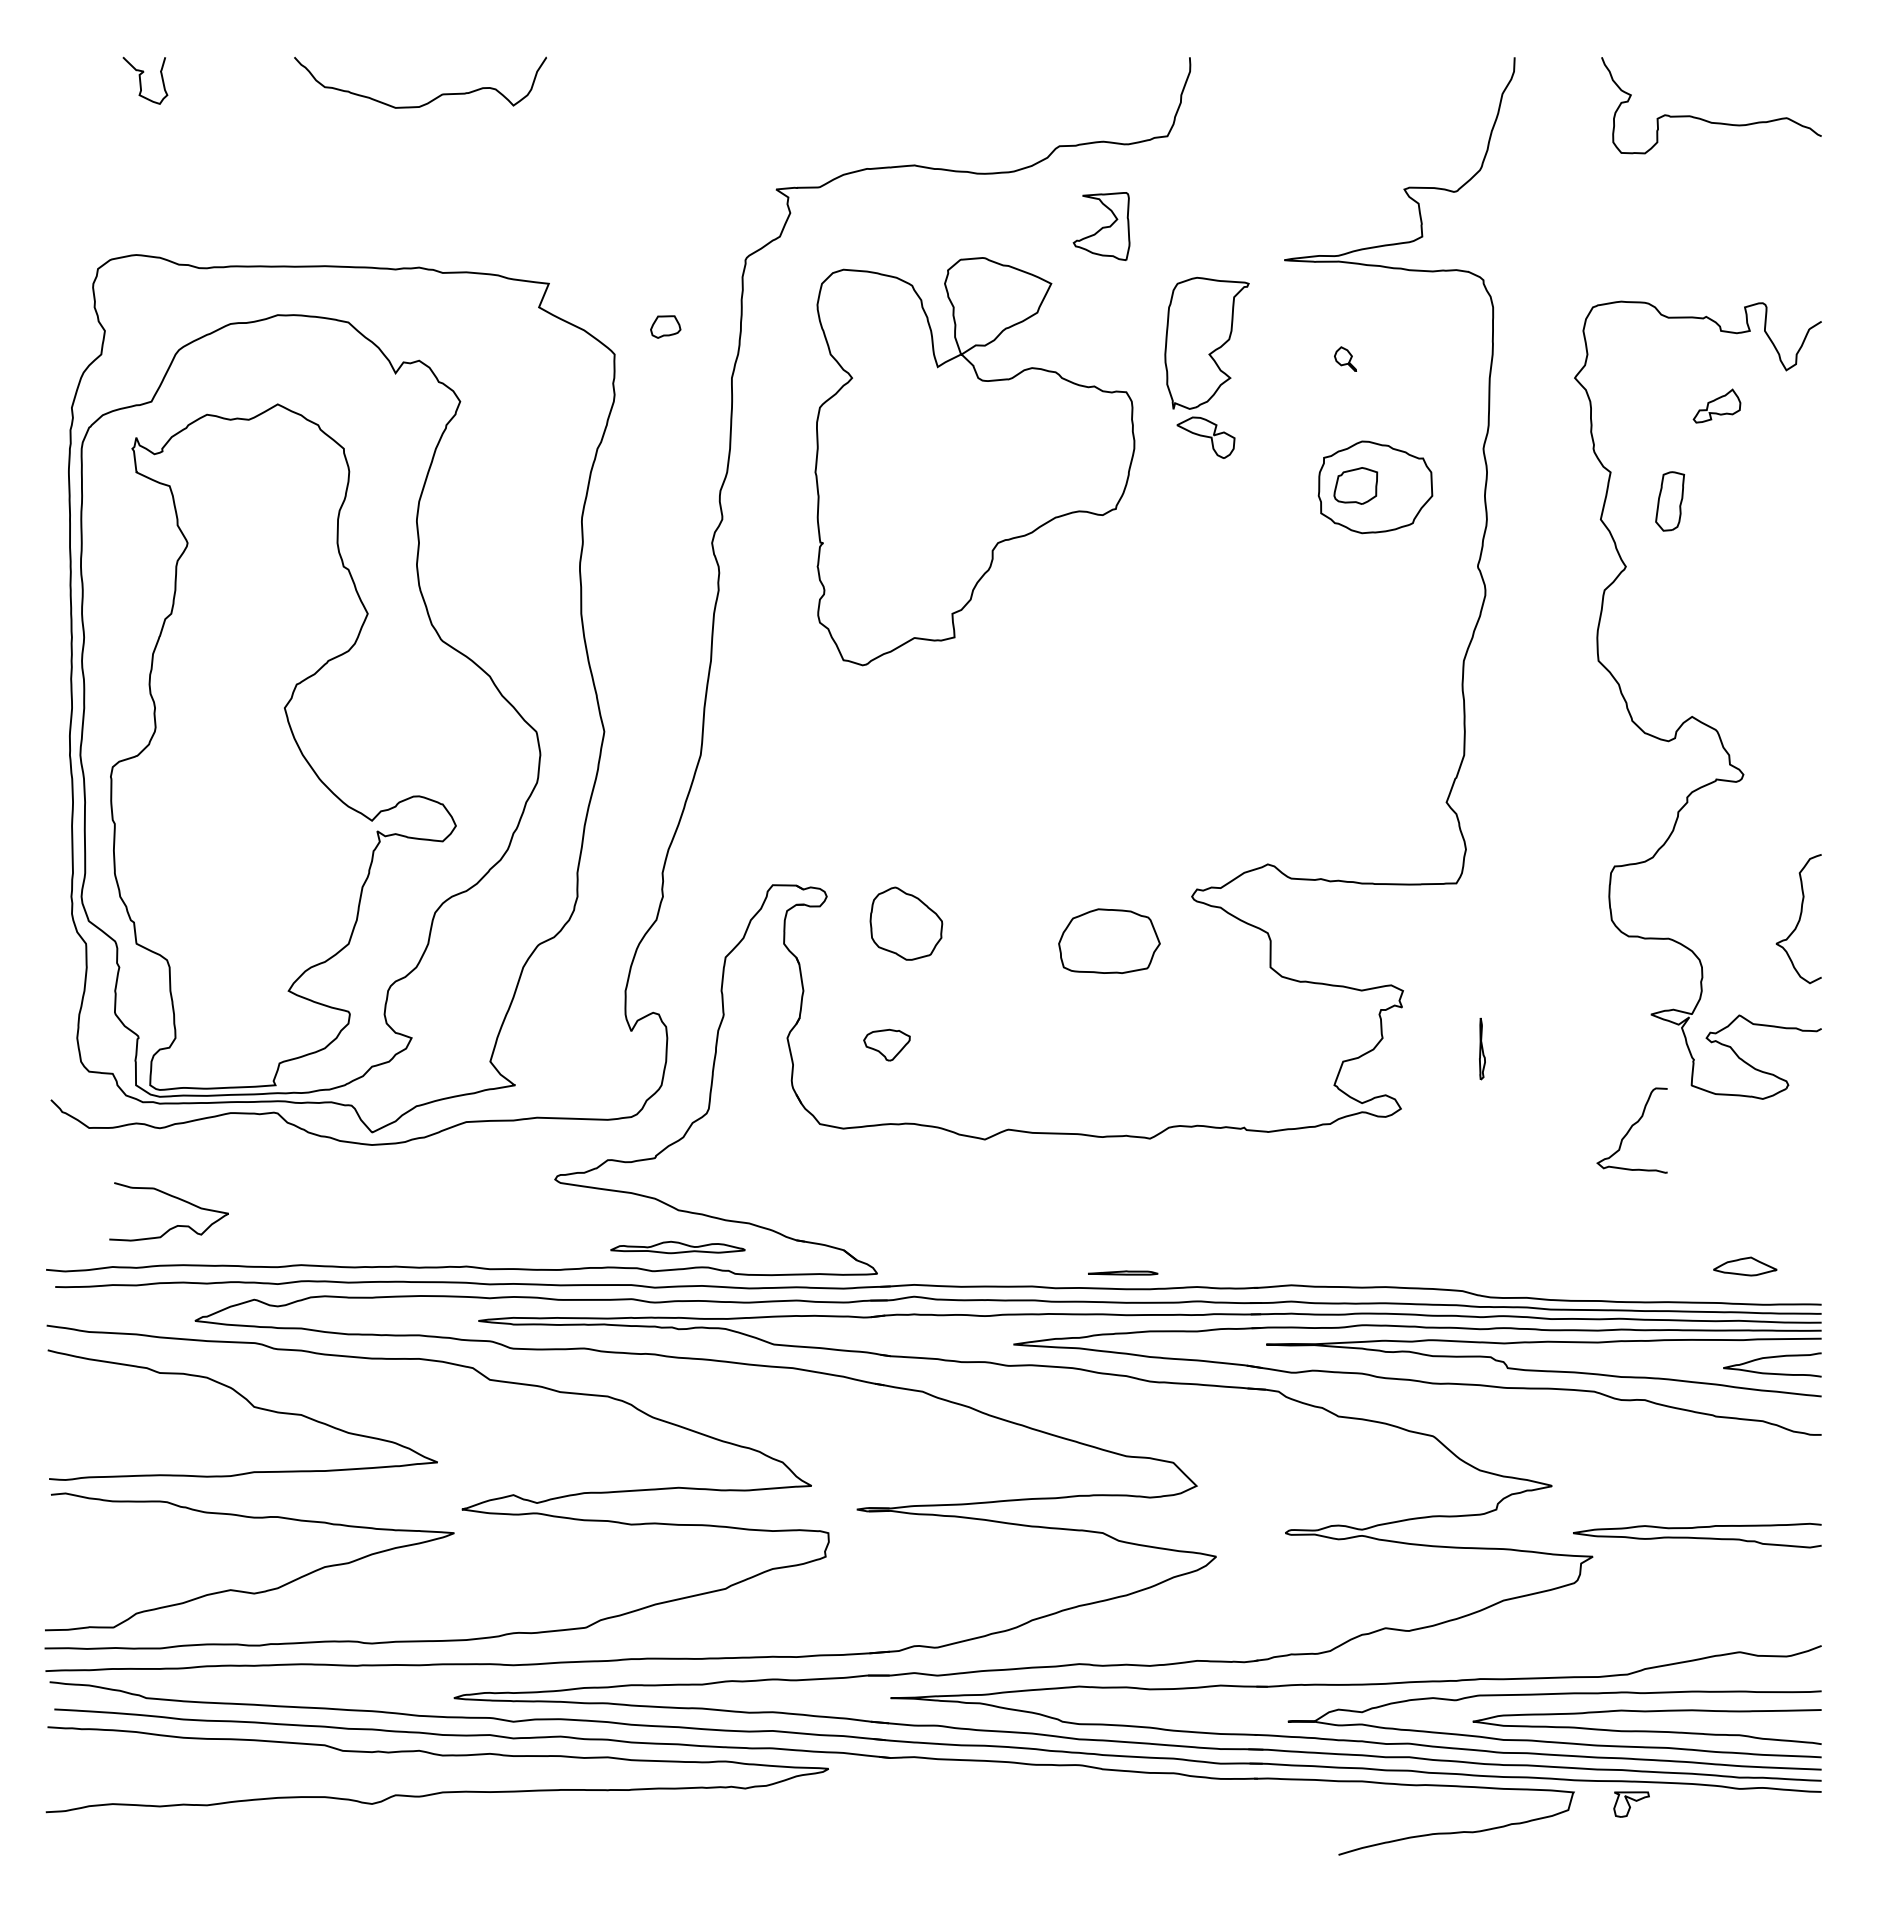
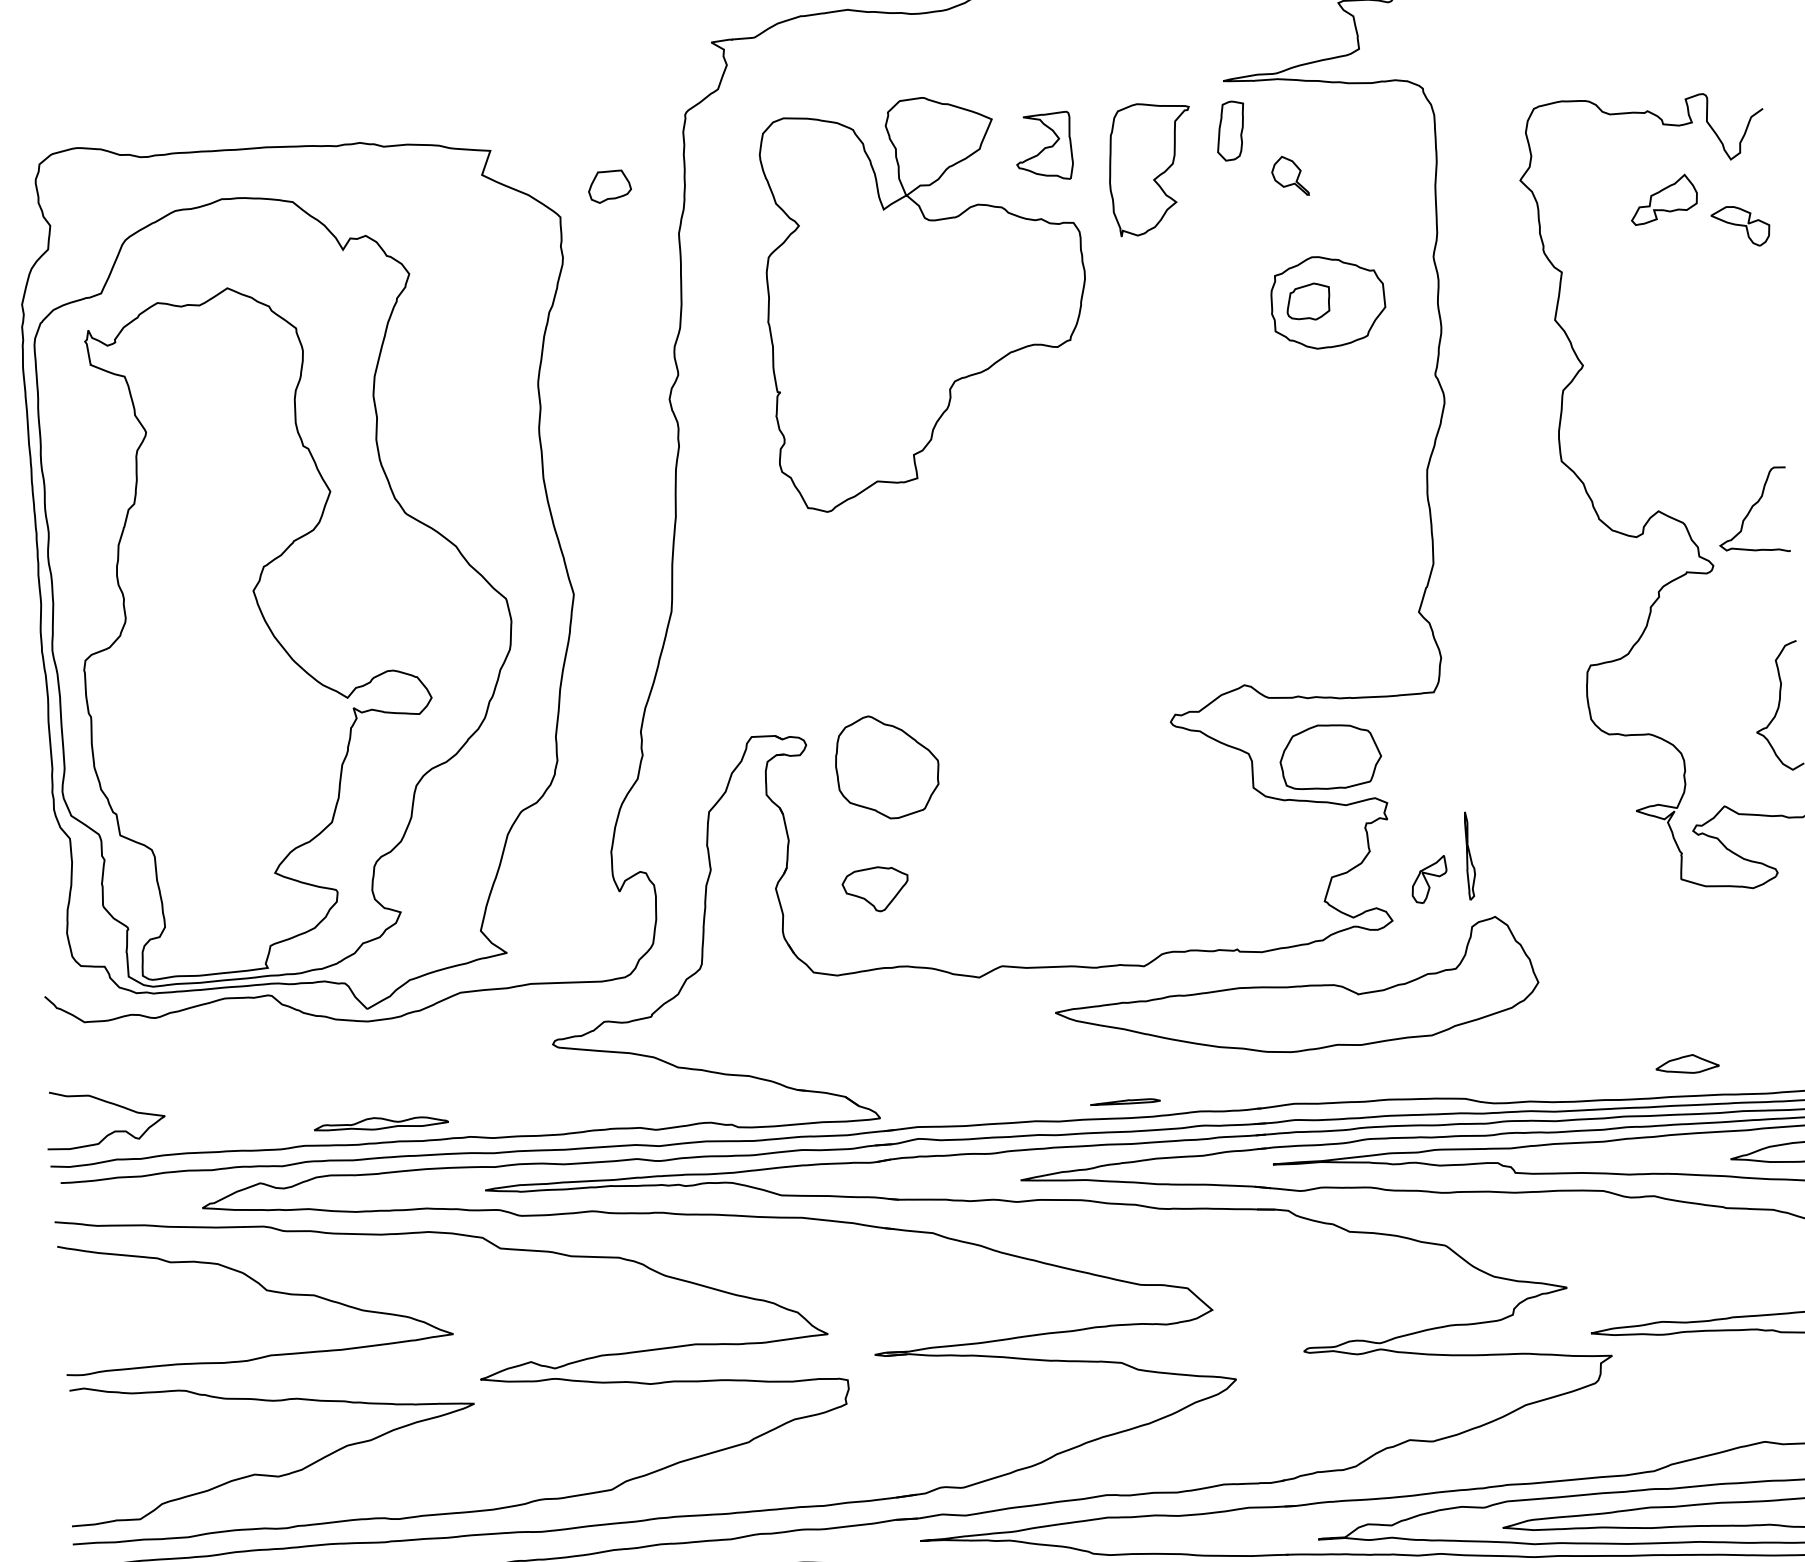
part: (1101, 226) -> (1043, 146), moved
part: (665, 326) -> (609, 186), size x1.43
part: (1345, 358) -> (1290, 175), size x1.67
part: (1716, 405) -> (1663, 199), size x1.43
part: (1205, 437) -> (1740, 226), moved
part: (1670, 501) -> (1231, 131), moved
part: (906, 923) -> (887, 766), size x1.43
part: (1109, 940) -> (1330, 756), moved
part: (886, 1045) -> (875, 889), size x1.43
part: (1482, 1048) -> (1470, 855), size x1.43
part: (1439, 1069) -> (1428, 879), added
curve: (1630, 1130) -> (1751, 511), moved
part: (1300, 1172) -> (1296, 990), added
curve: (172, 1197) -> (108, 1103), moved
part: (677, 1247) -> (380, 1123), moved
part: (1745, 1266) -> (1687, 1064), moved

